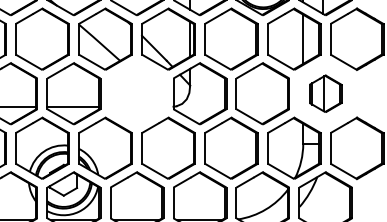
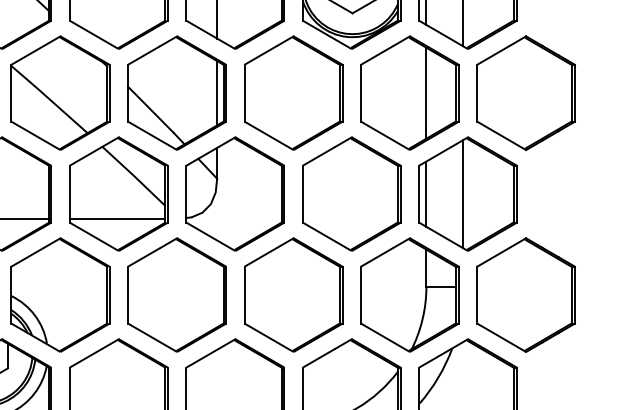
part: (137, 93) -> (119, 193), added
part: (325, 93) -> (467, 193), size x1.67

